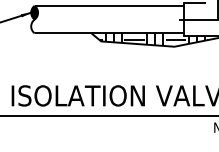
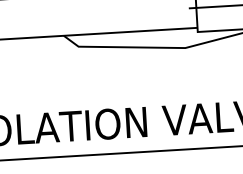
hatch: (153, 39) -> (154, 39), removed

